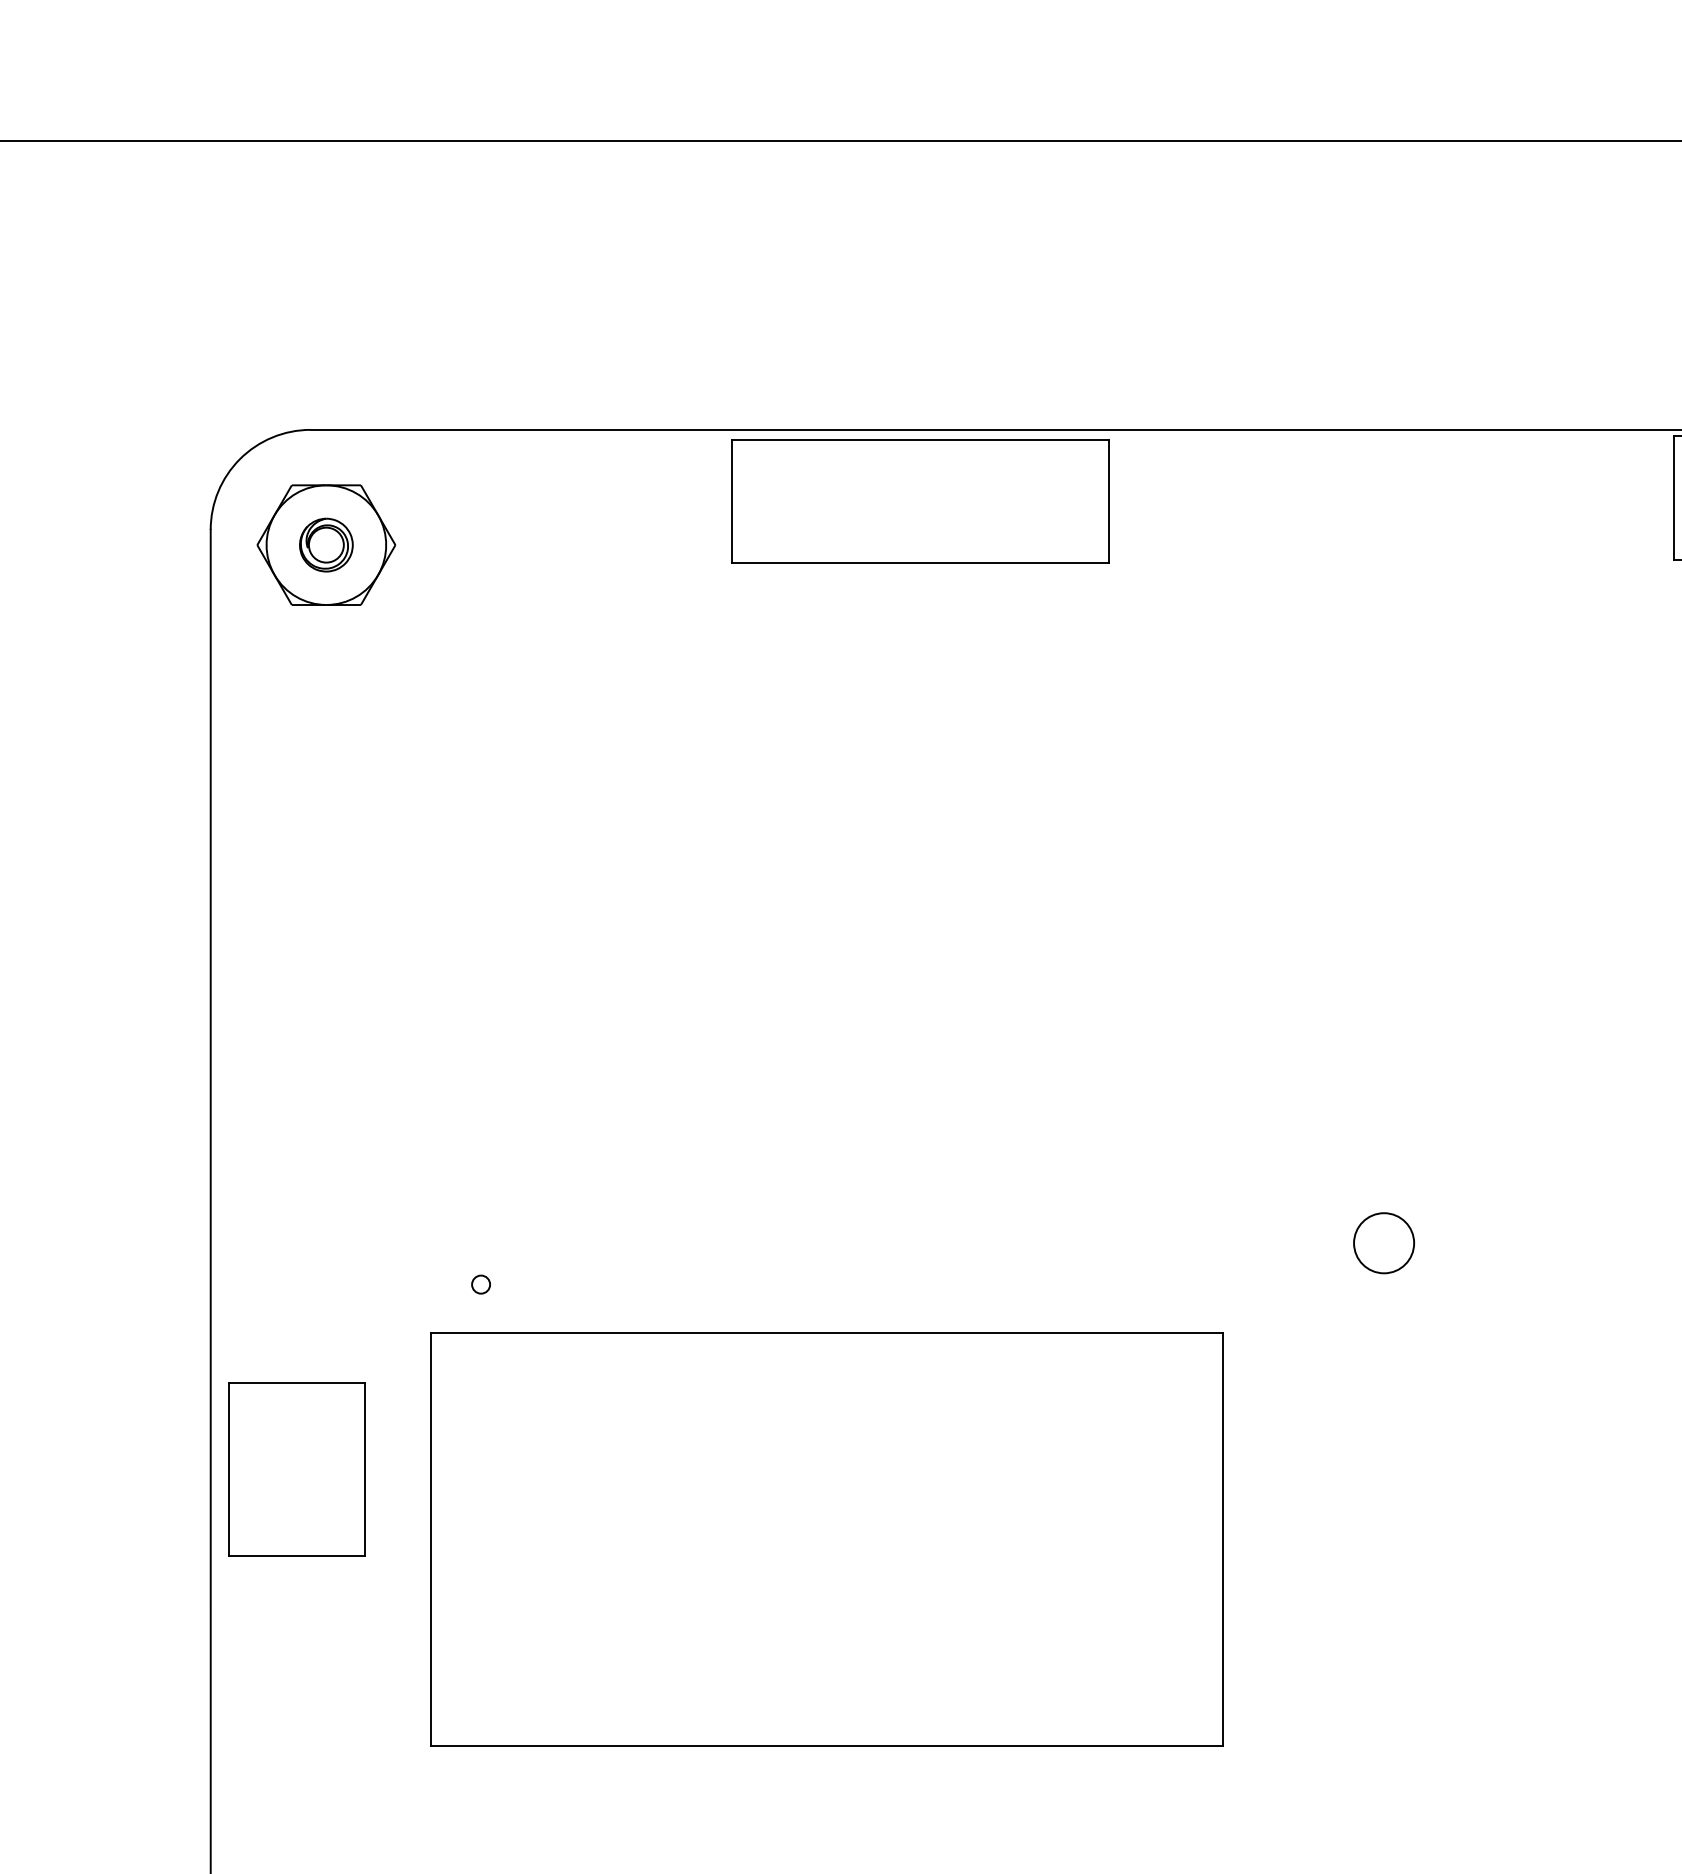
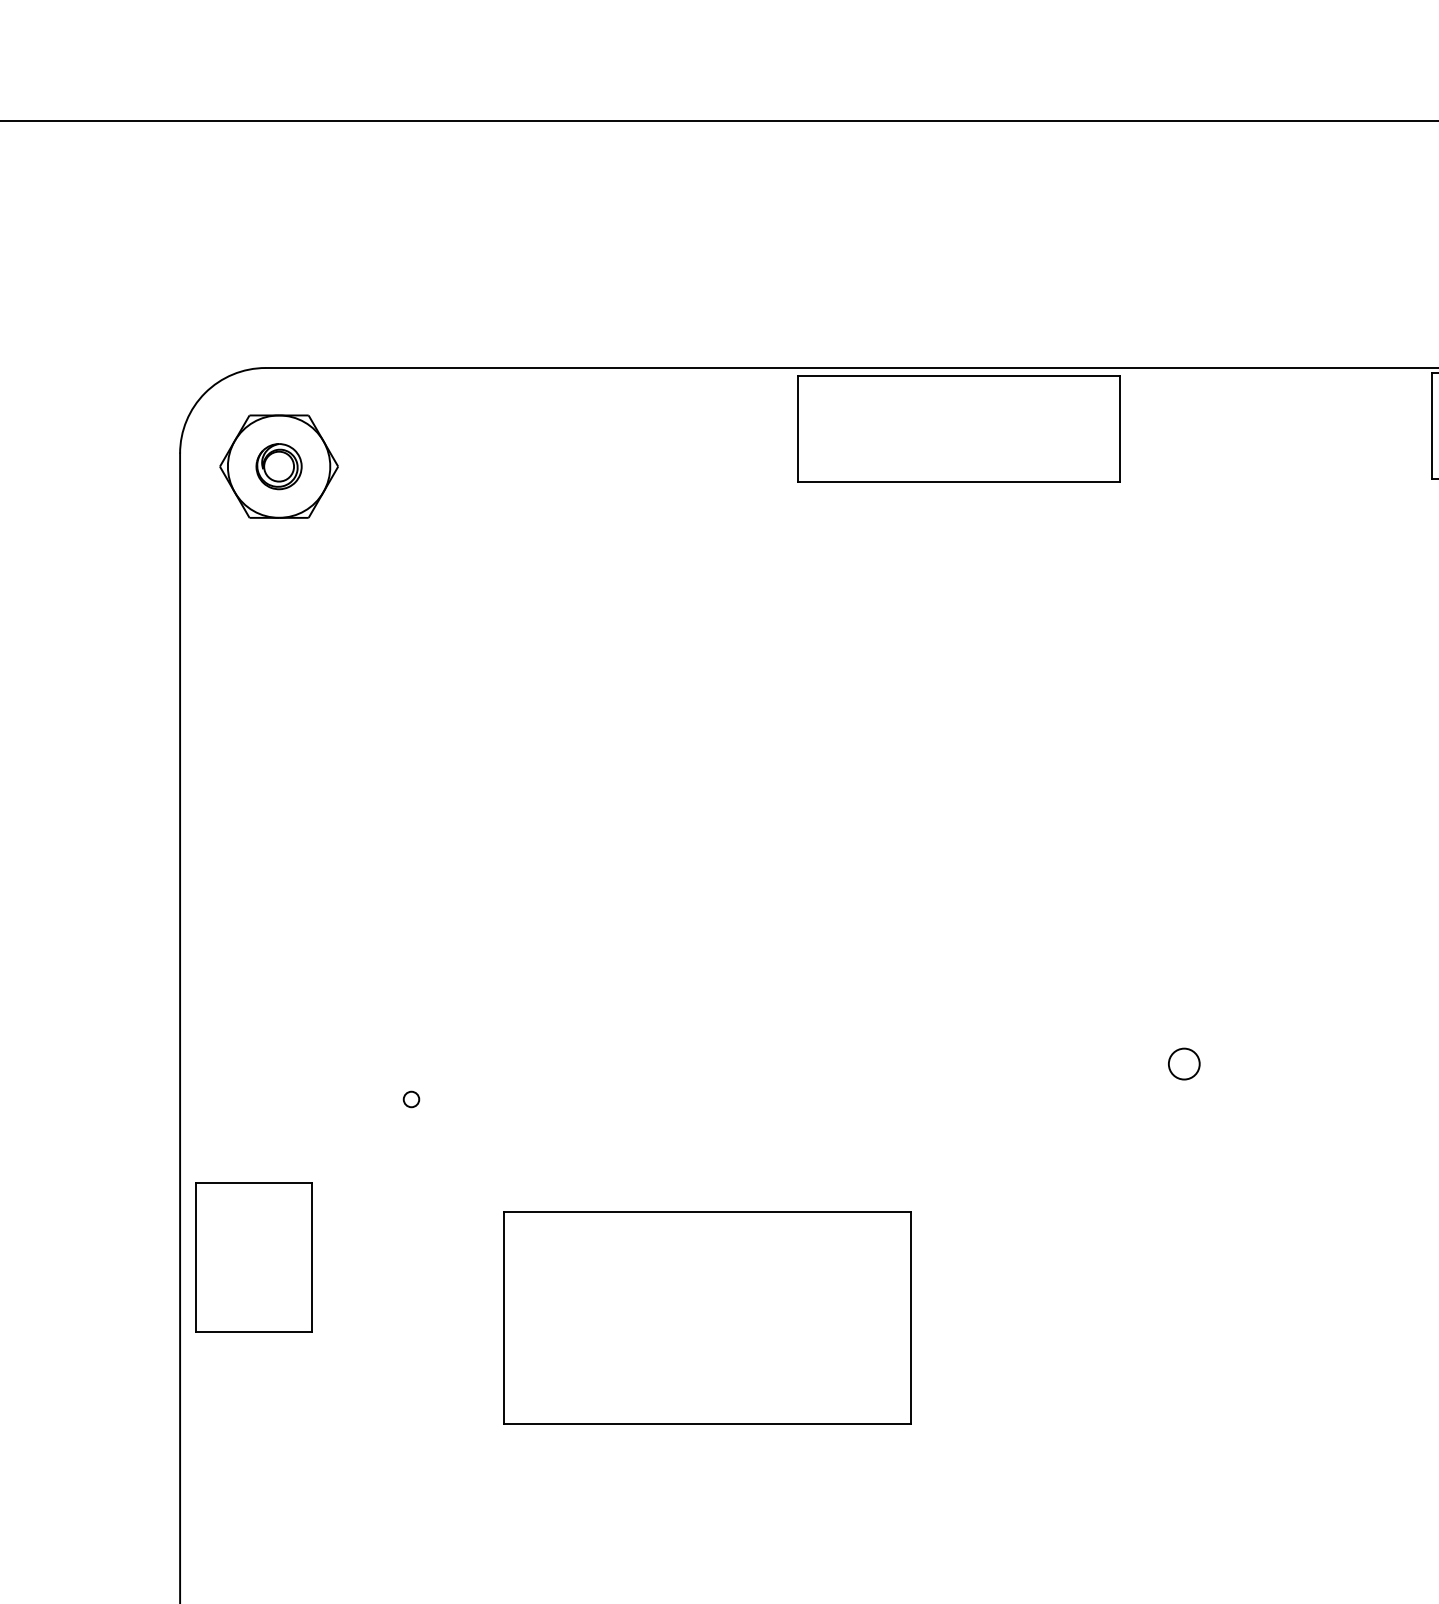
part: (920, 501) -> (958, 429), moved
circle: (1384, 1243) -> (1184, 1064), size x0.6
part: (826, 1539) -> (707, 1317), size x0.6

